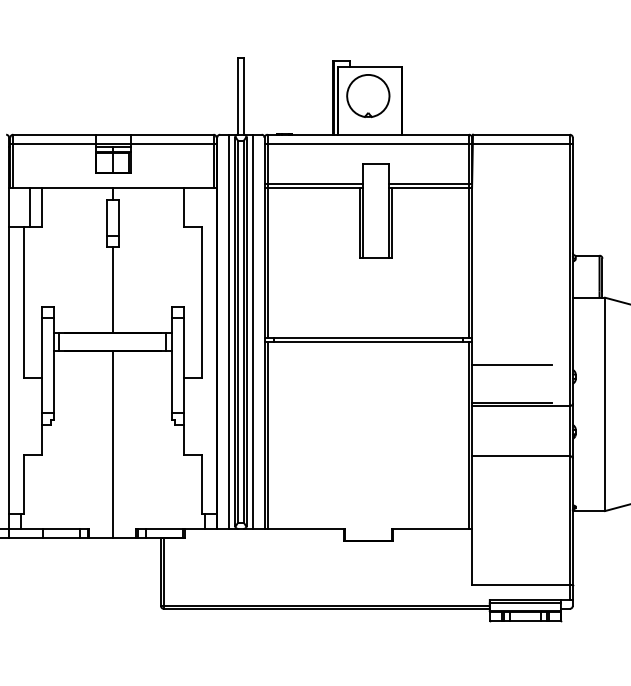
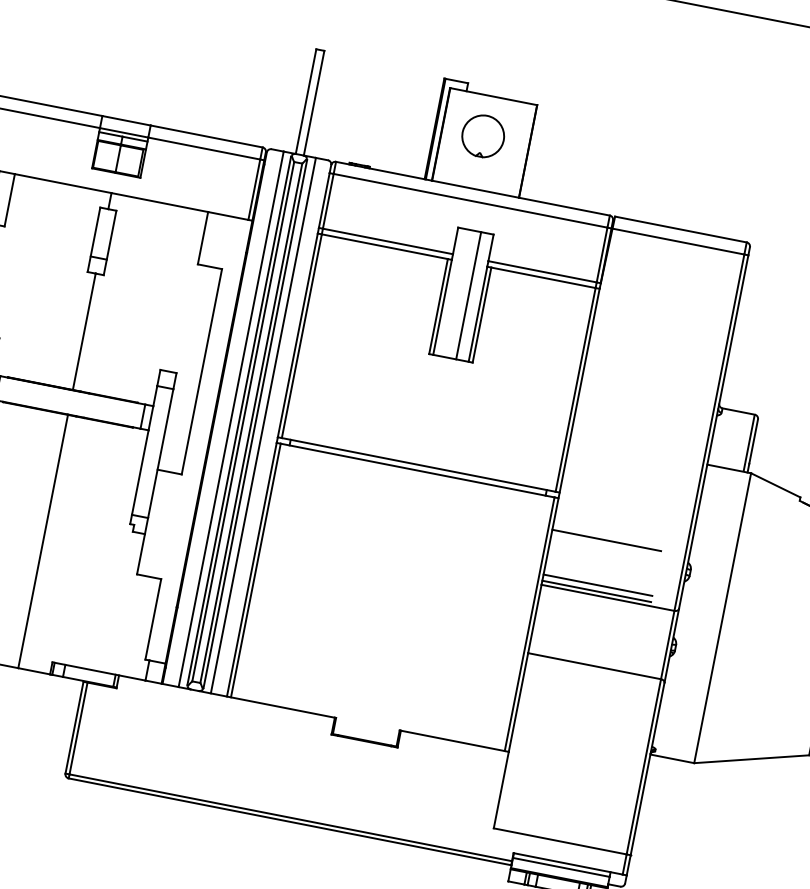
part: (368, 96) -> (483, 136), size x0.71
line: (380, 211) -> (468, 296), added
line: (512, 398) -> (598, 585), added

